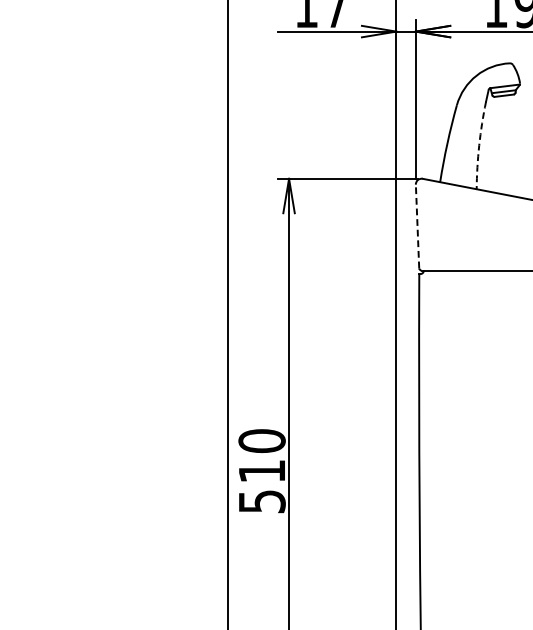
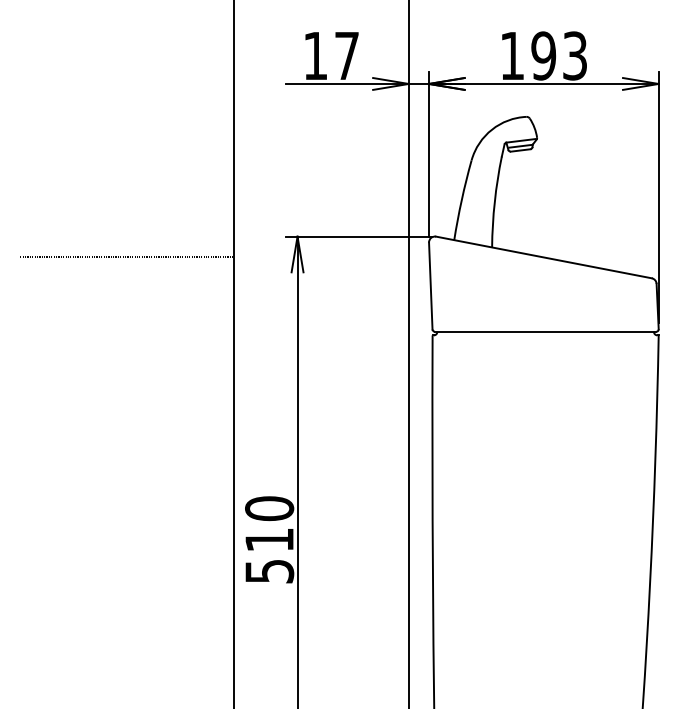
arc: (478, 144) -> (494, 201), dashed -> solid
line: (125, 197) -> (127, 256), added
line: (417, 225) -> (430, 285), dashed -> solid

